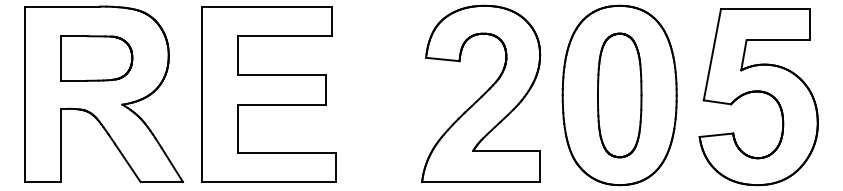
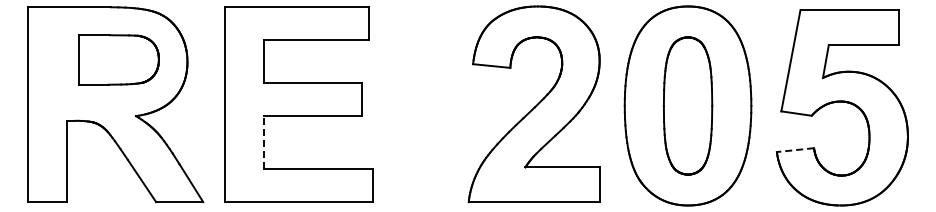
part: (95, 58) -> (118, 59), moved
line: (237, 128) -> (263, 142), solid -> dashed
line: (716, 135) -> (795, 150), solid -> dashed

